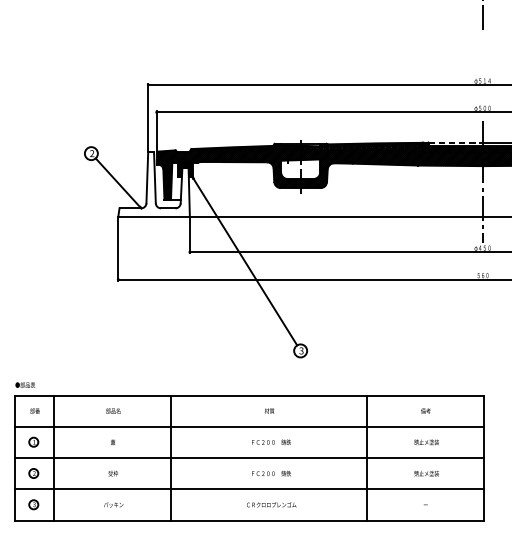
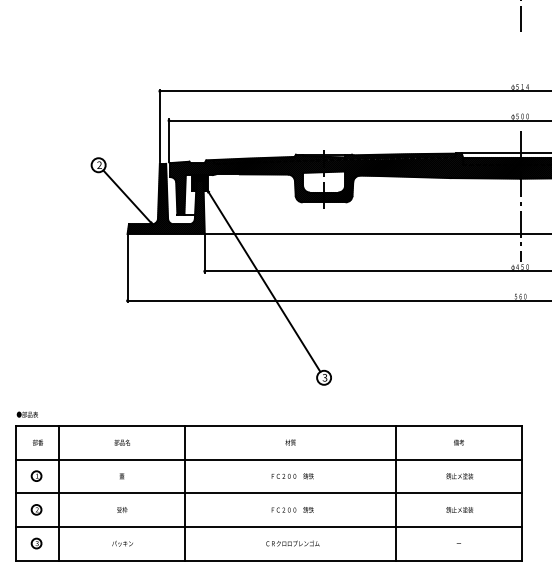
line: (456, 142) -> (491, 153), dashed -> solid
hatch: (153, 184) -> (165, 198), added

